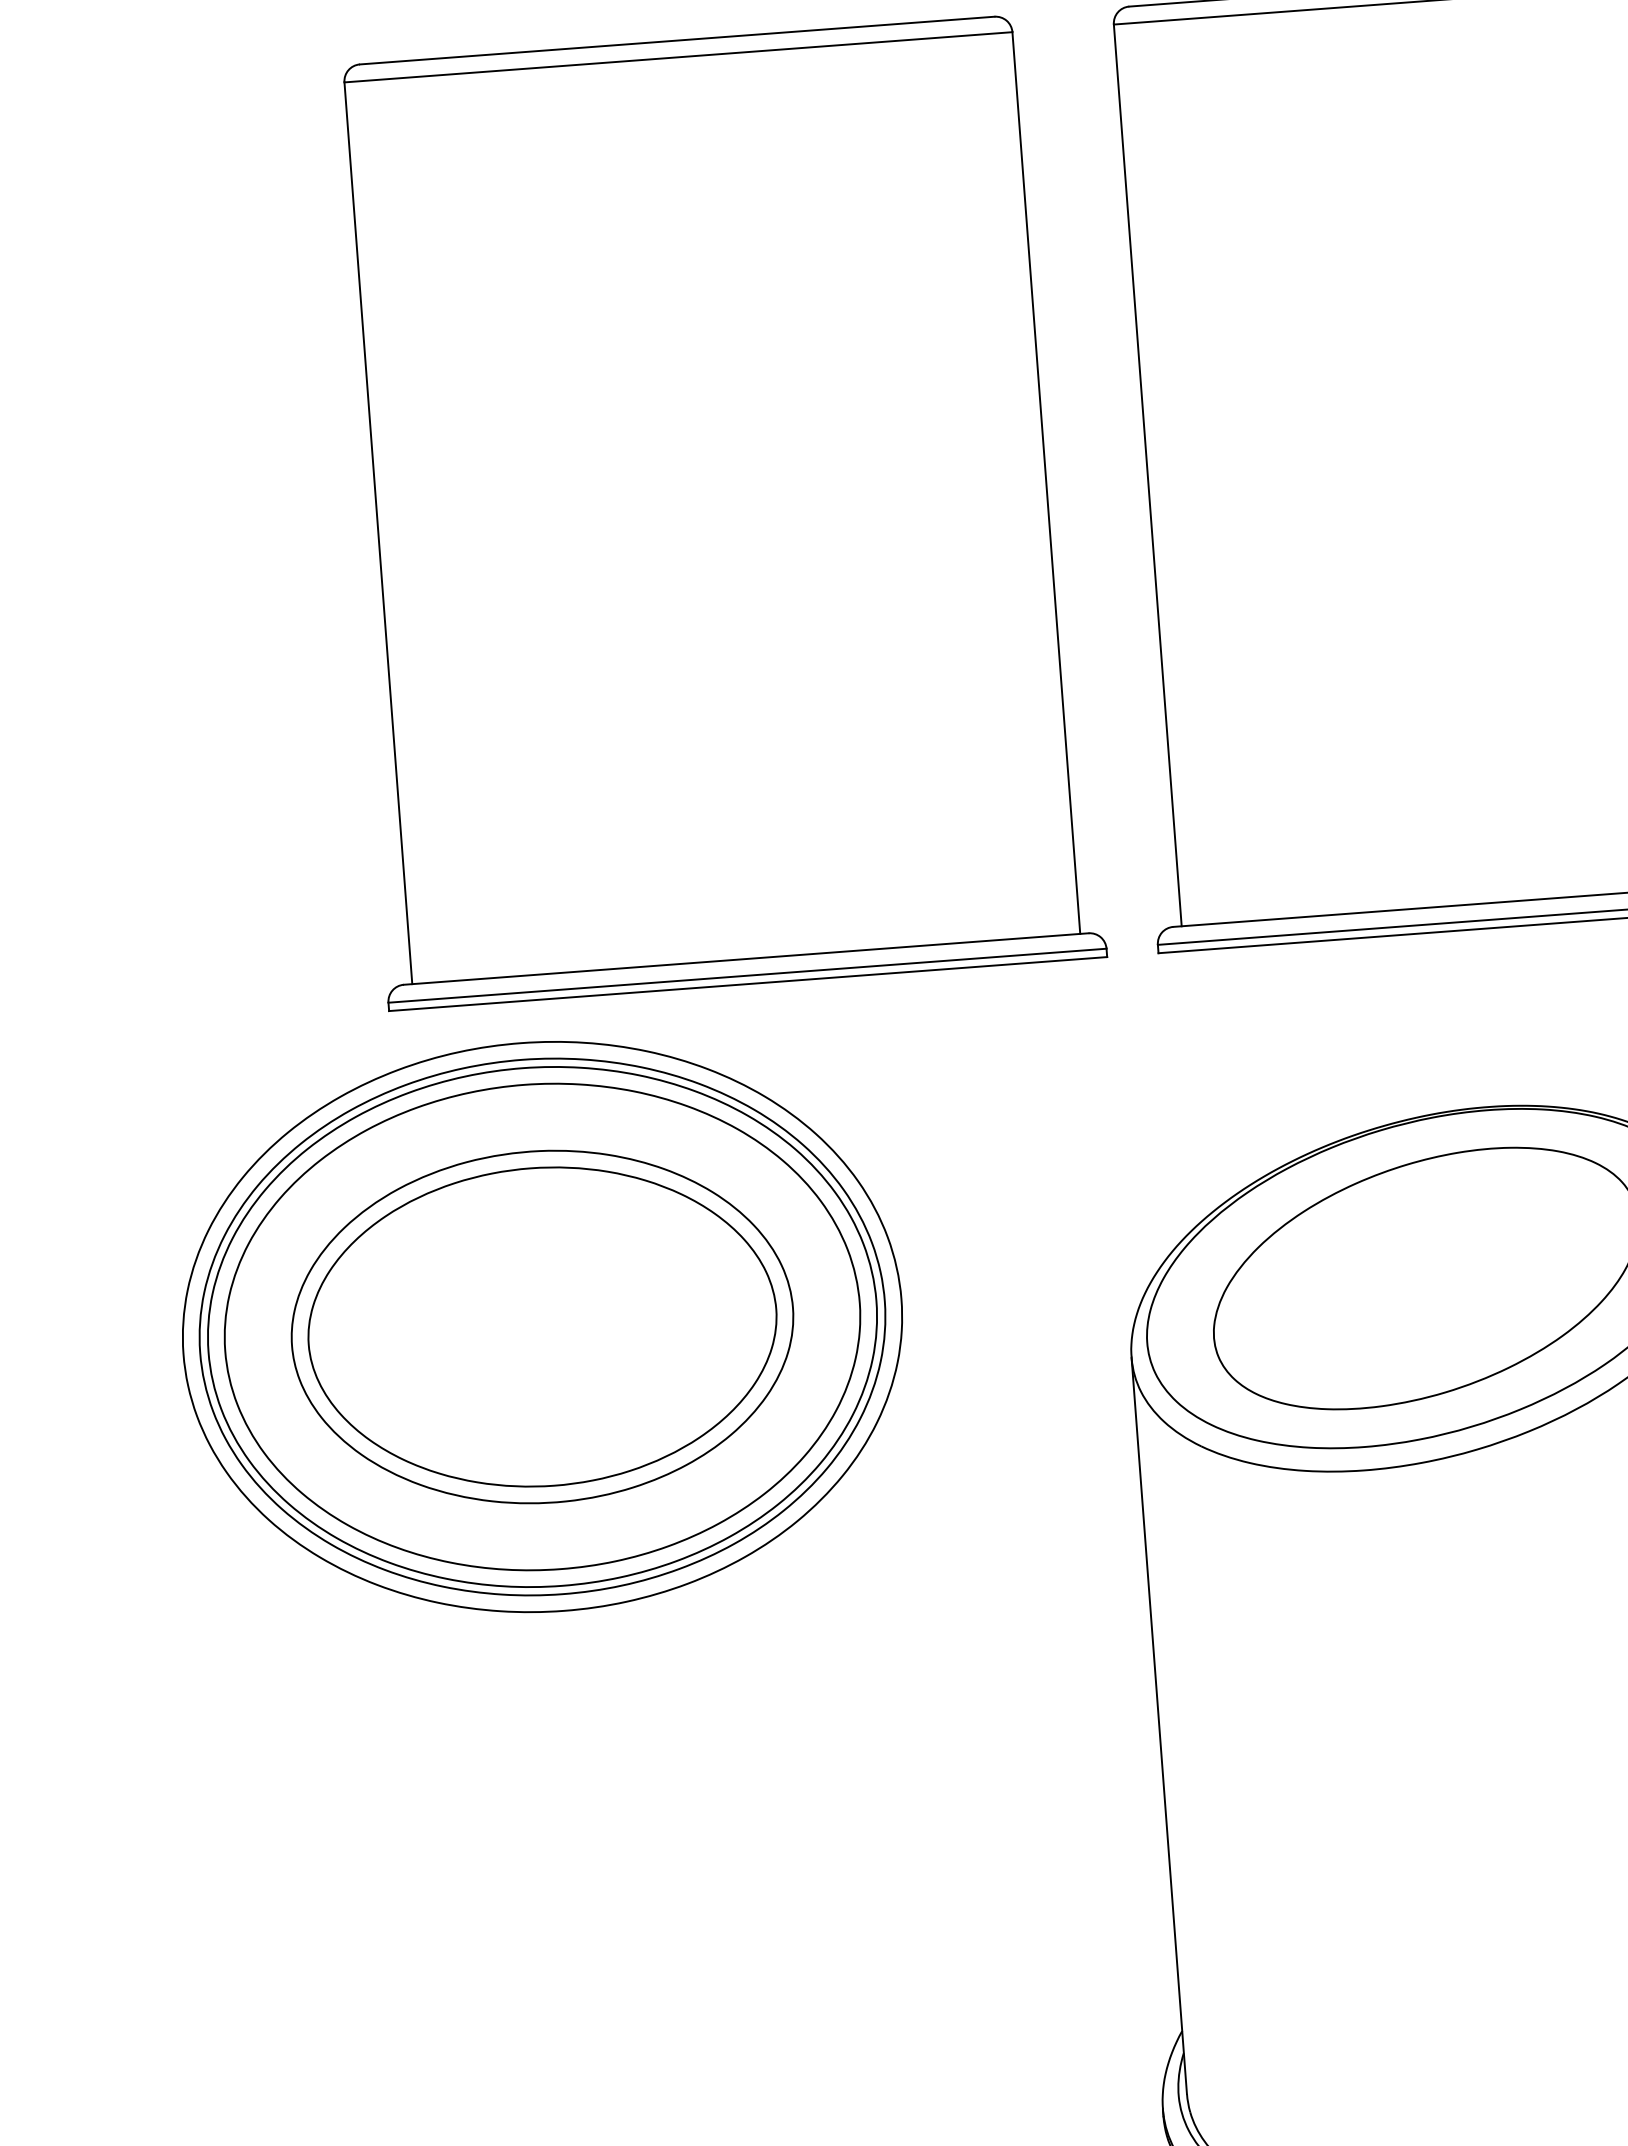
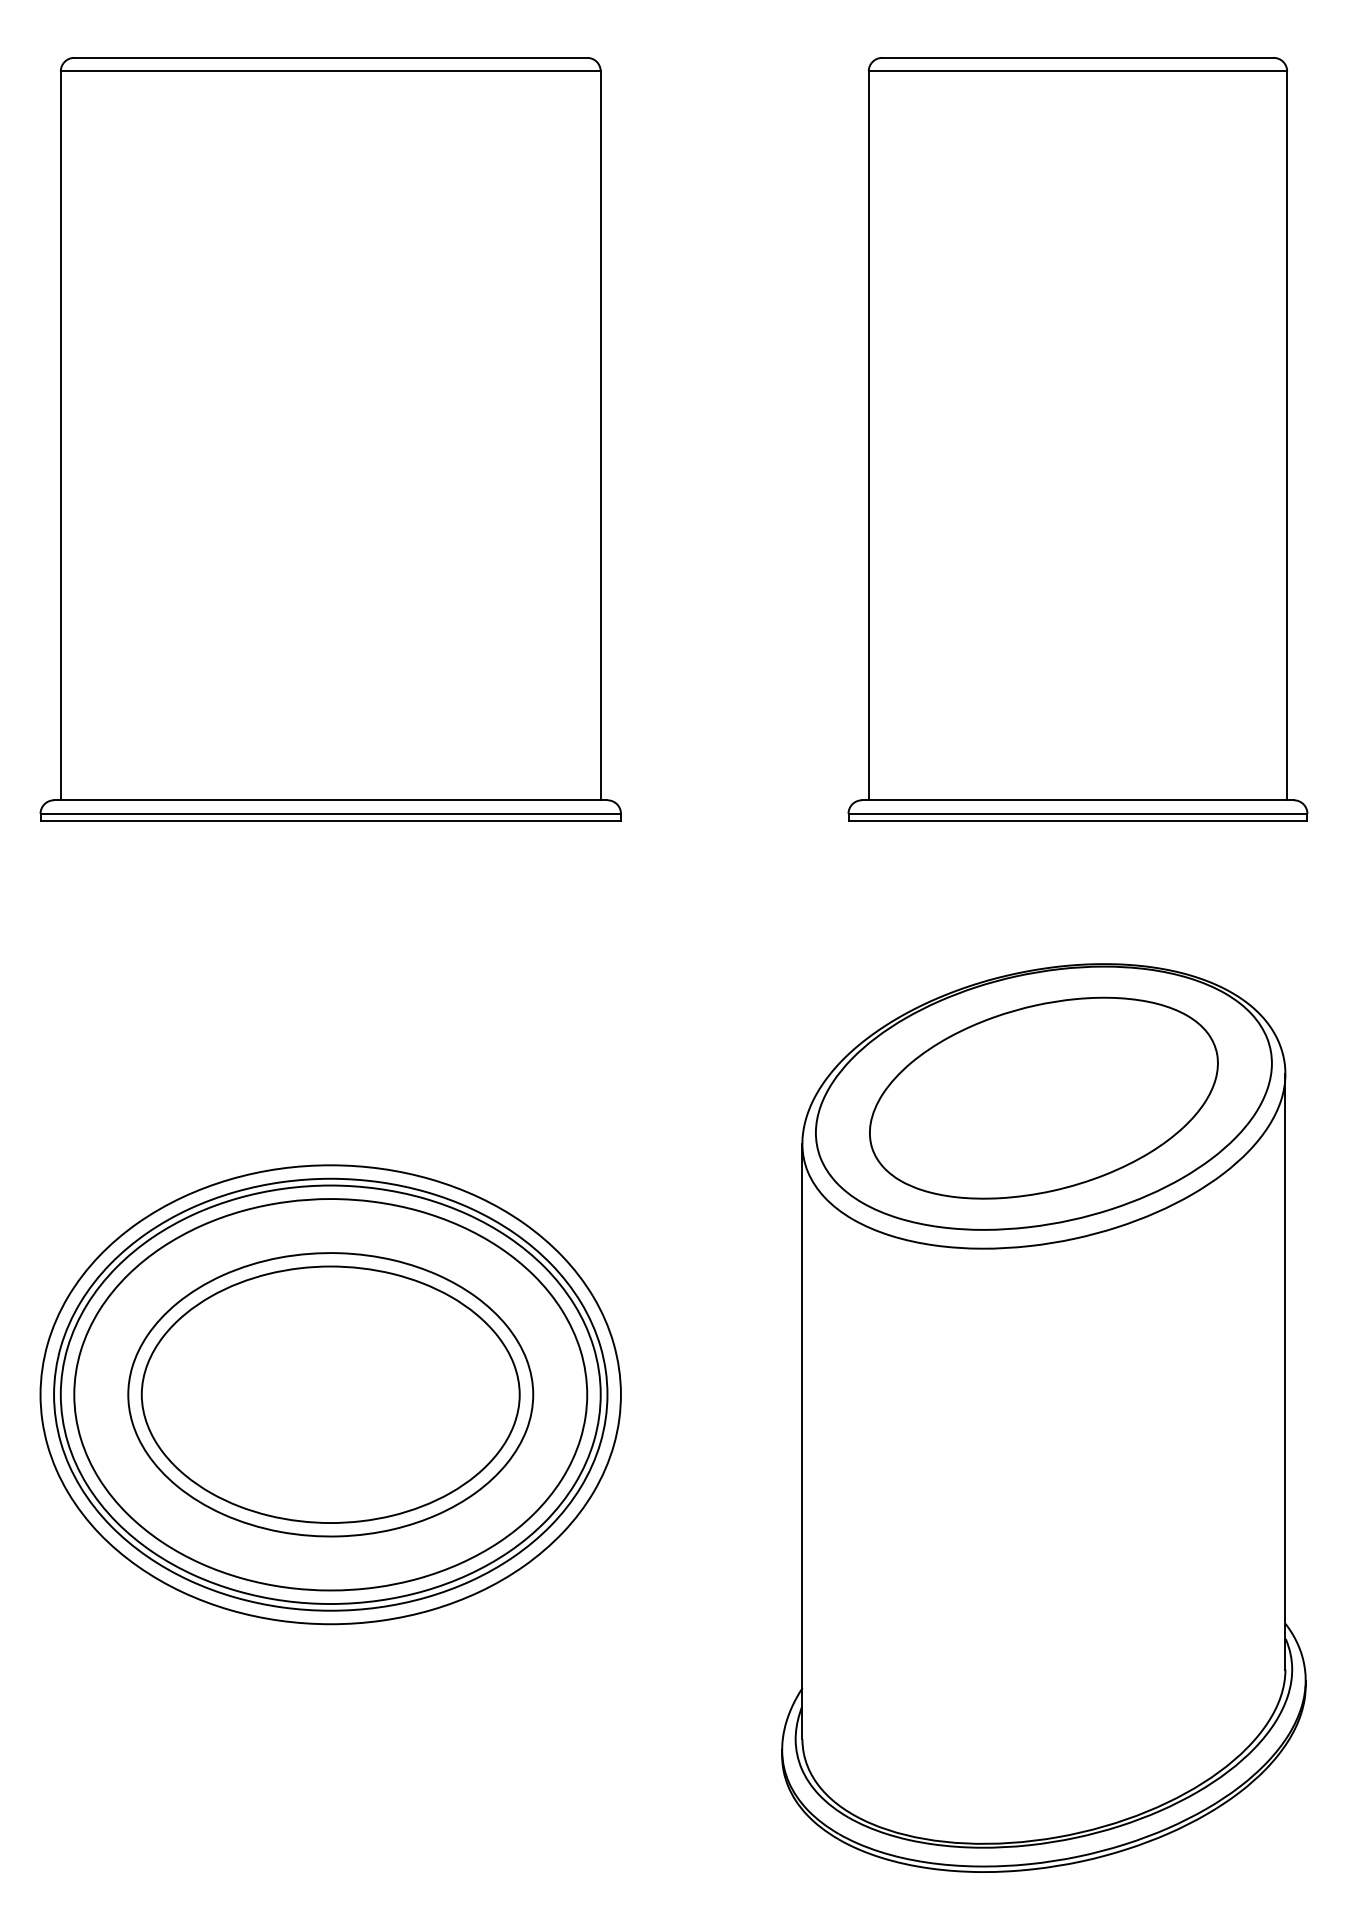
part: (712, 512) -> (330, 439), moved
part: (542, 1326) -> (330, 1394), moved

